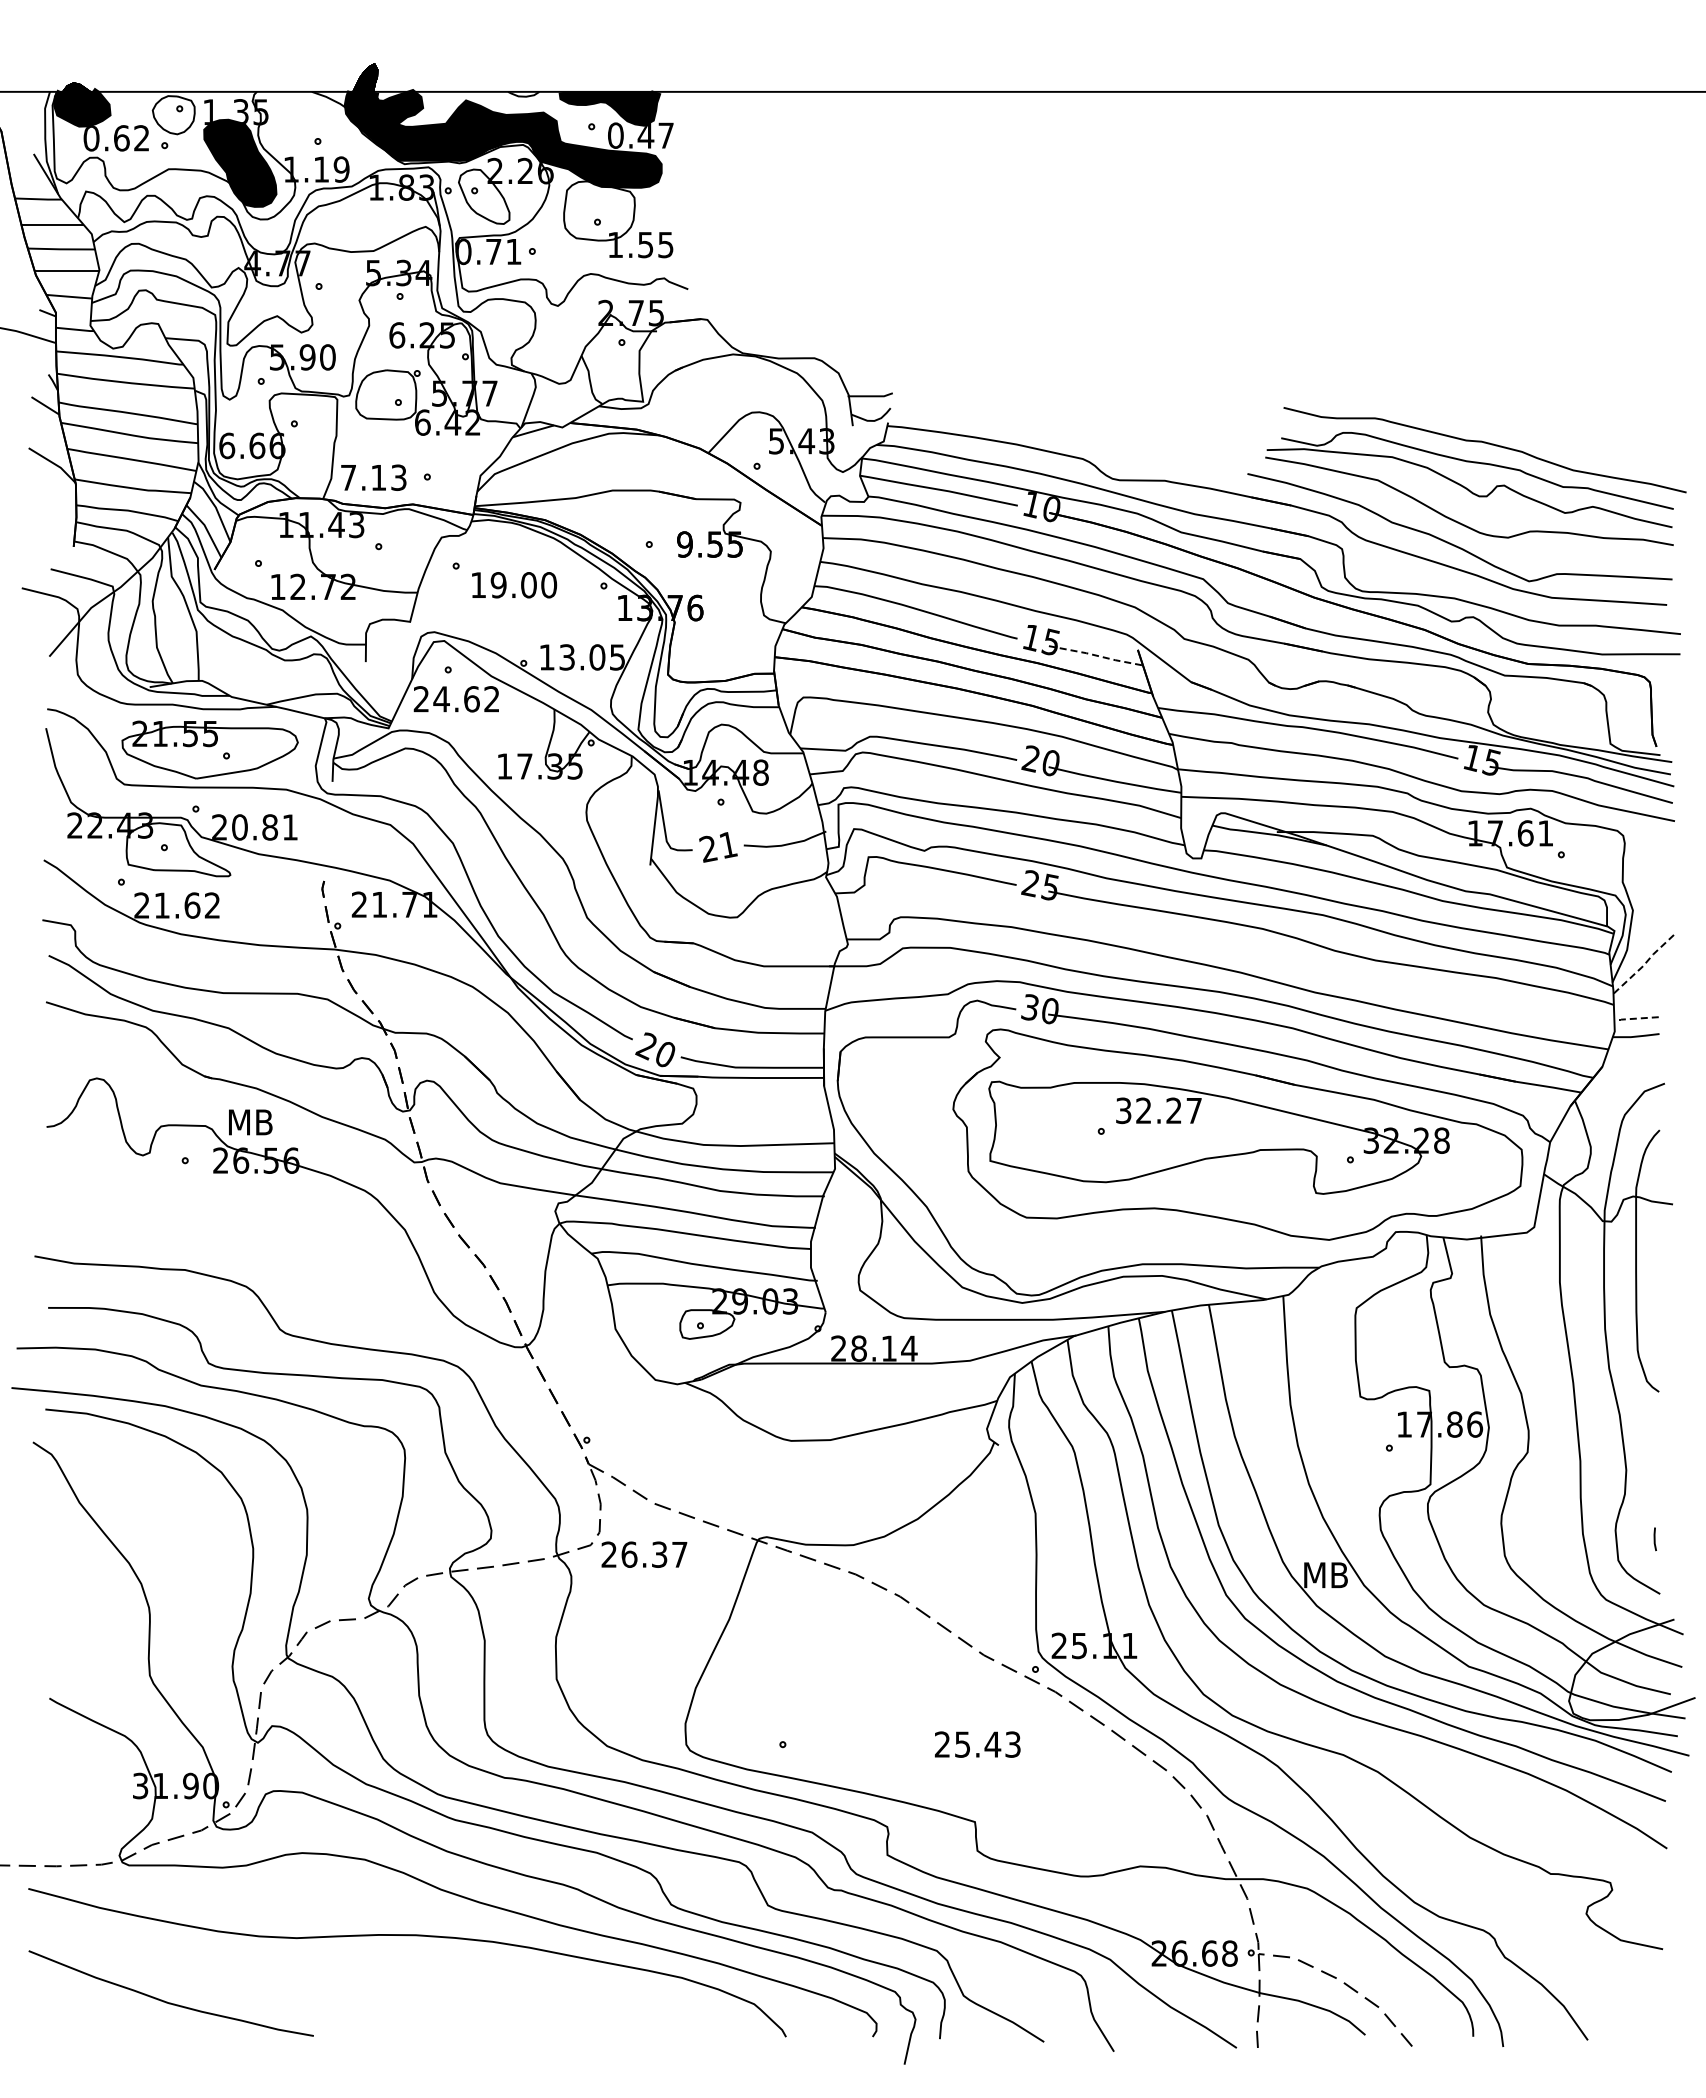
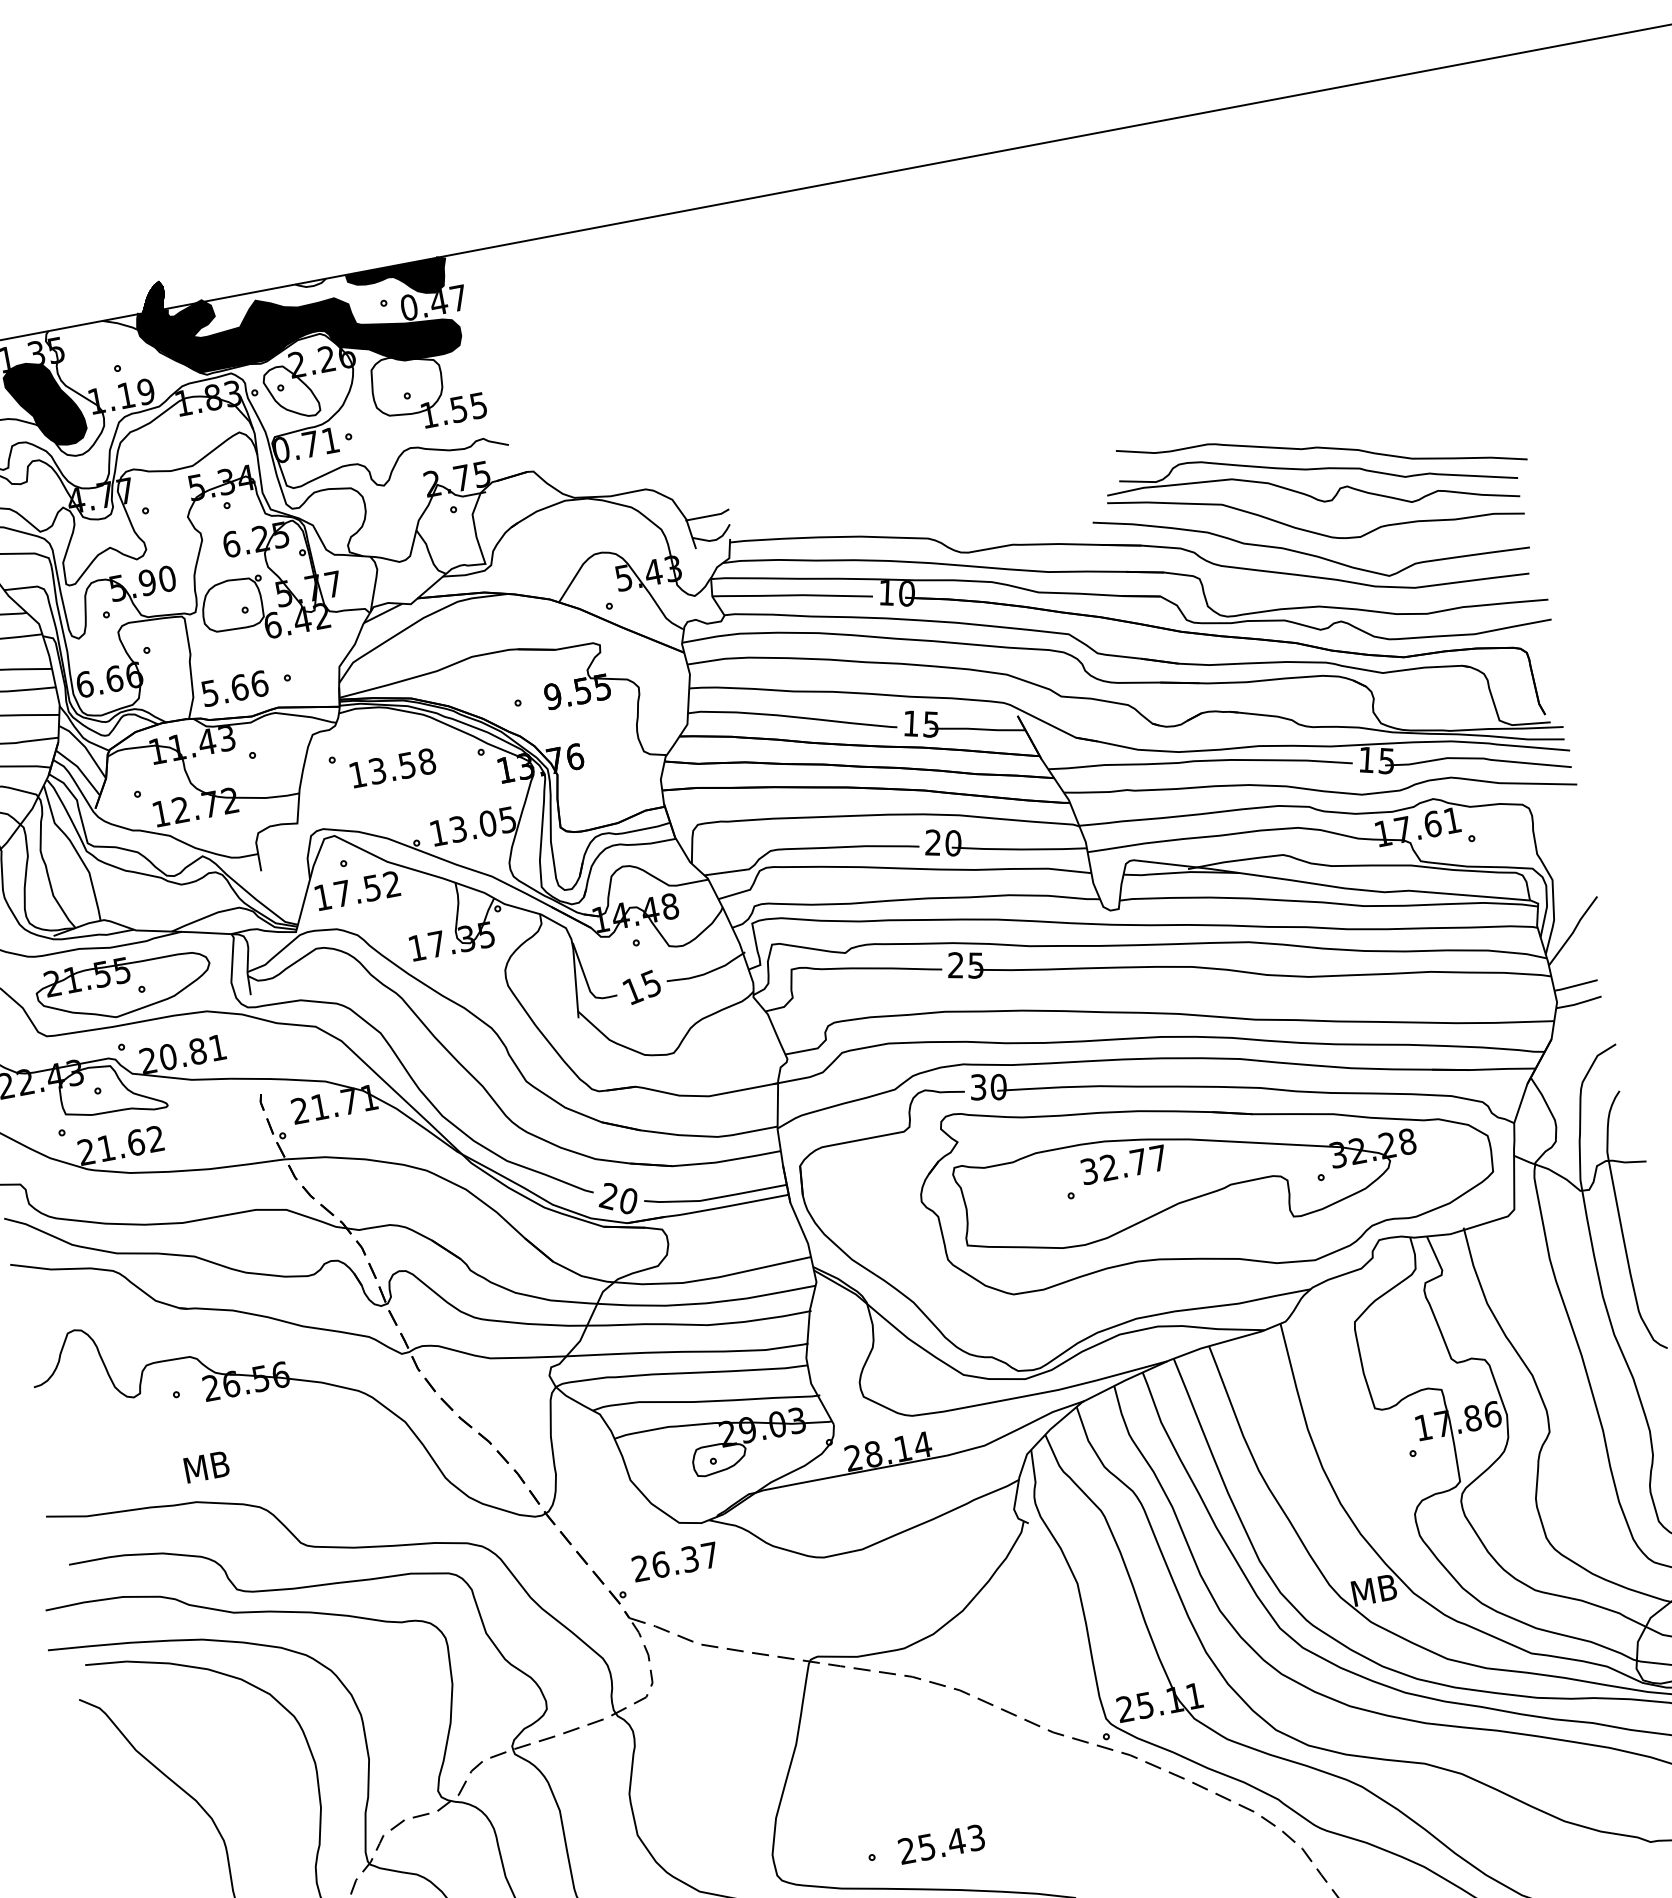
text: (373, 477) -> (234, 688), 7.13 -> 5.66
text: (523, 585) -> (402, 766), 19.00 -> 13.58
line: (1095, 655) -> (977, 729), dashed -> solid
text: (446, 699) -> (347, 893), 24.62 -> 17.52
text: (718, 846) -> (642, 986), 21 -> 15
line: (1644, 964) -> (1573, 930), dashed -> solid
line: (1635, 1018) -> (1575, 985), dashed -> solid
text: (1173, 1110) -> (1138, 1161), 32.27 -> 32.77
text: (250, 1122) -> (206, 1467), moved
text: (644, 1554) -> (675, 1561), moved
text: (977, 1744) -> (941, 1844), moved

